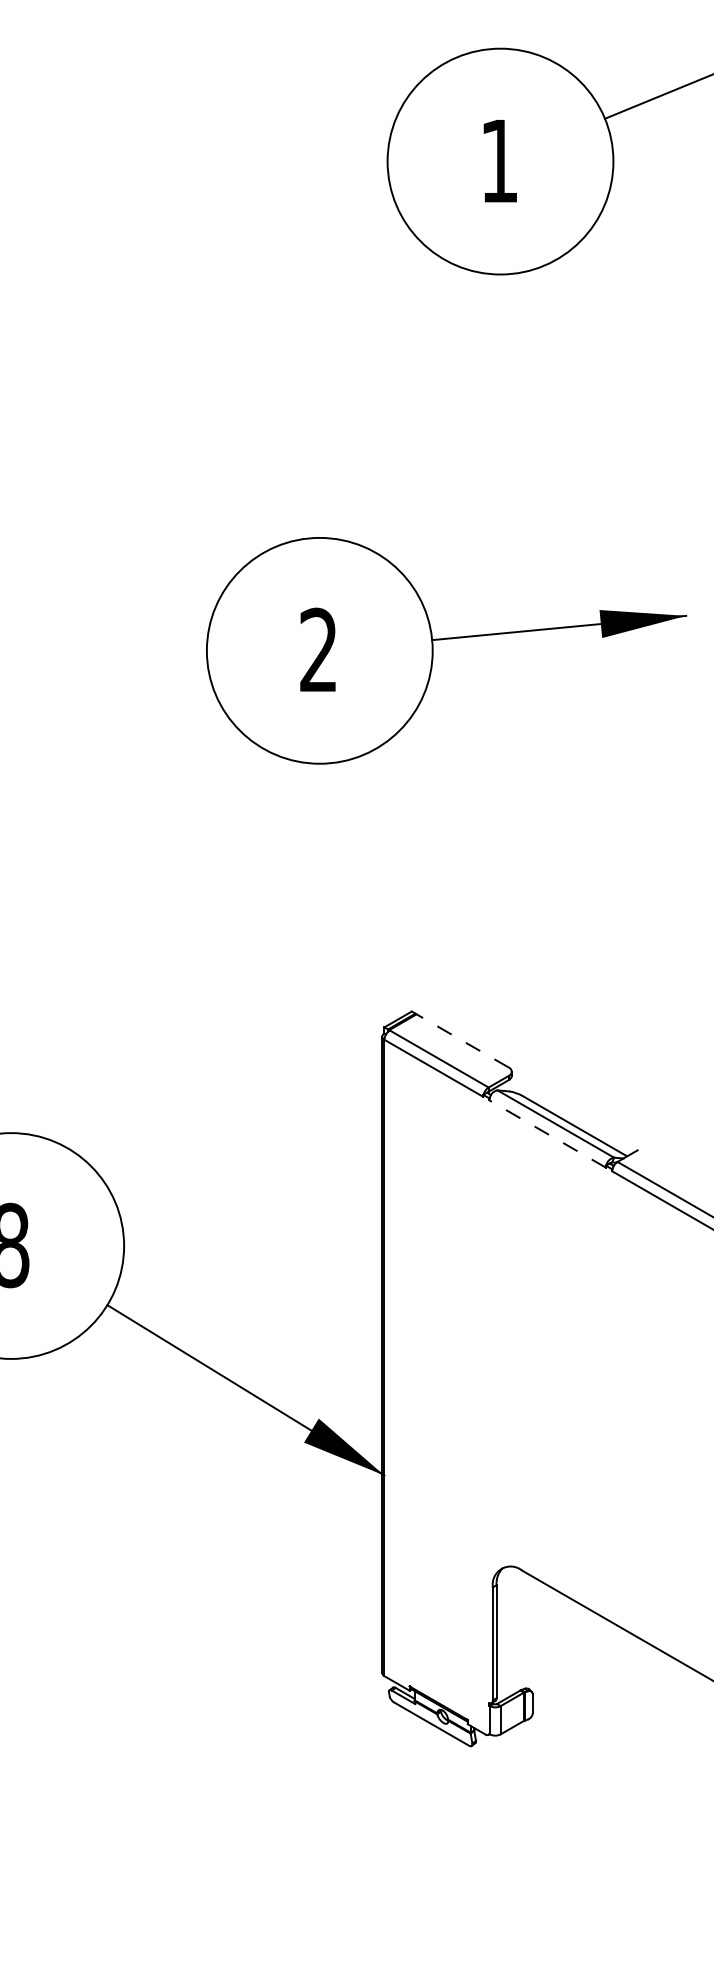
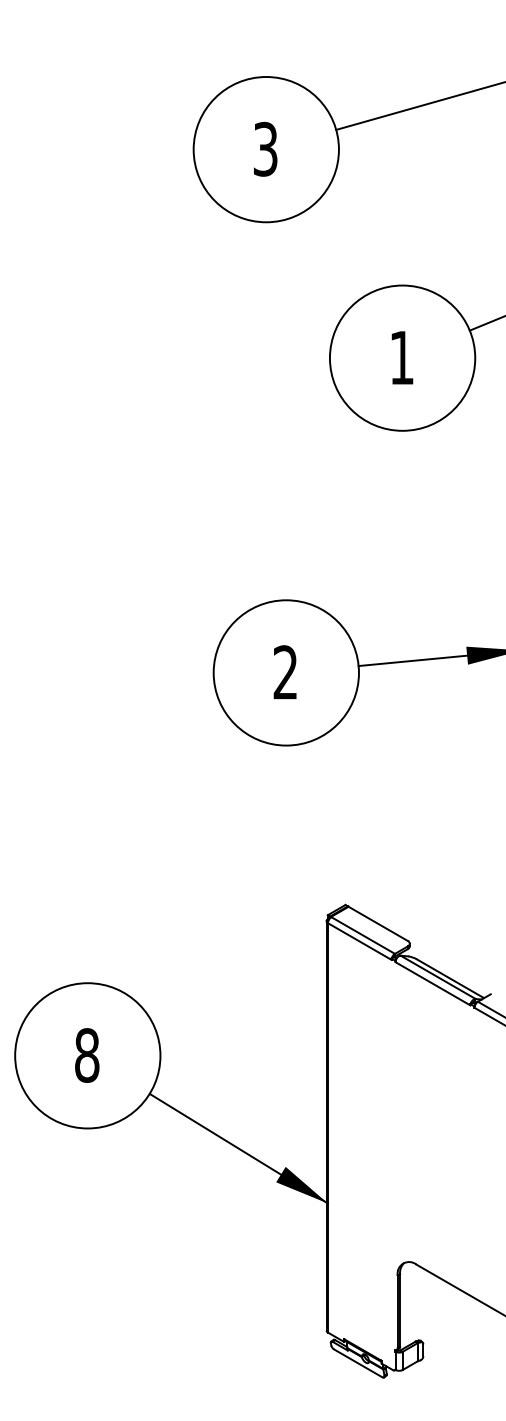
line: (461, 1040) -> (377, 923), dashed -> solid
line: (546, 1133) -> (432, 983), dashed -> solid

